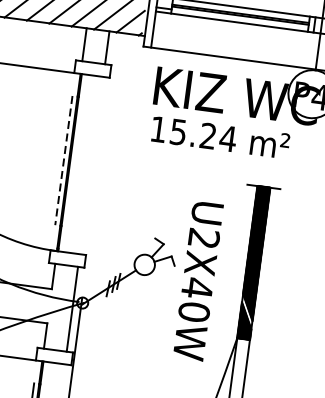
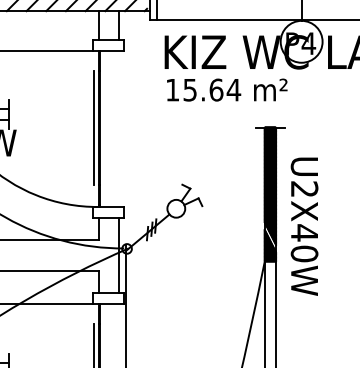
text: (208, 135) -> (216, 89), 15.24 -> 15.64
line: (64, 160) -> (94, 127), dashed -> solid
text: (198, 280) -> (304, 226), moved

